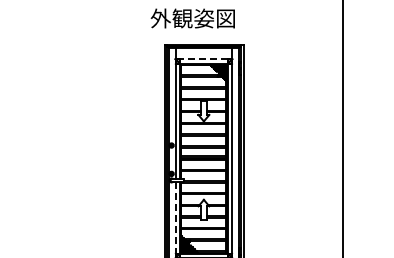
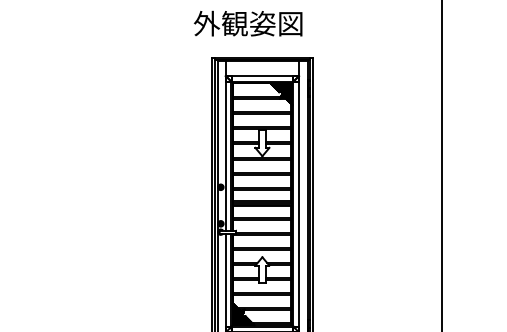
line: (203, 59) -> (261, 76), dashed -> solid
line: (175, 218) -> (225, 281), dashed -> solid

